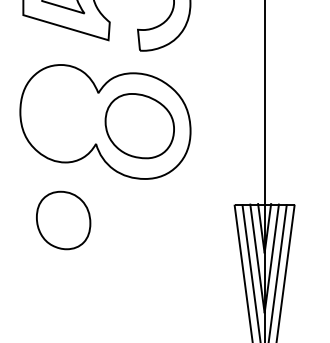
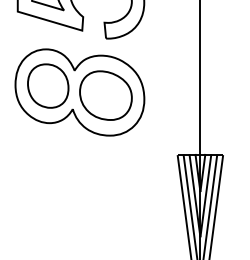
part: (63, 219) -> (48, 85), moved

